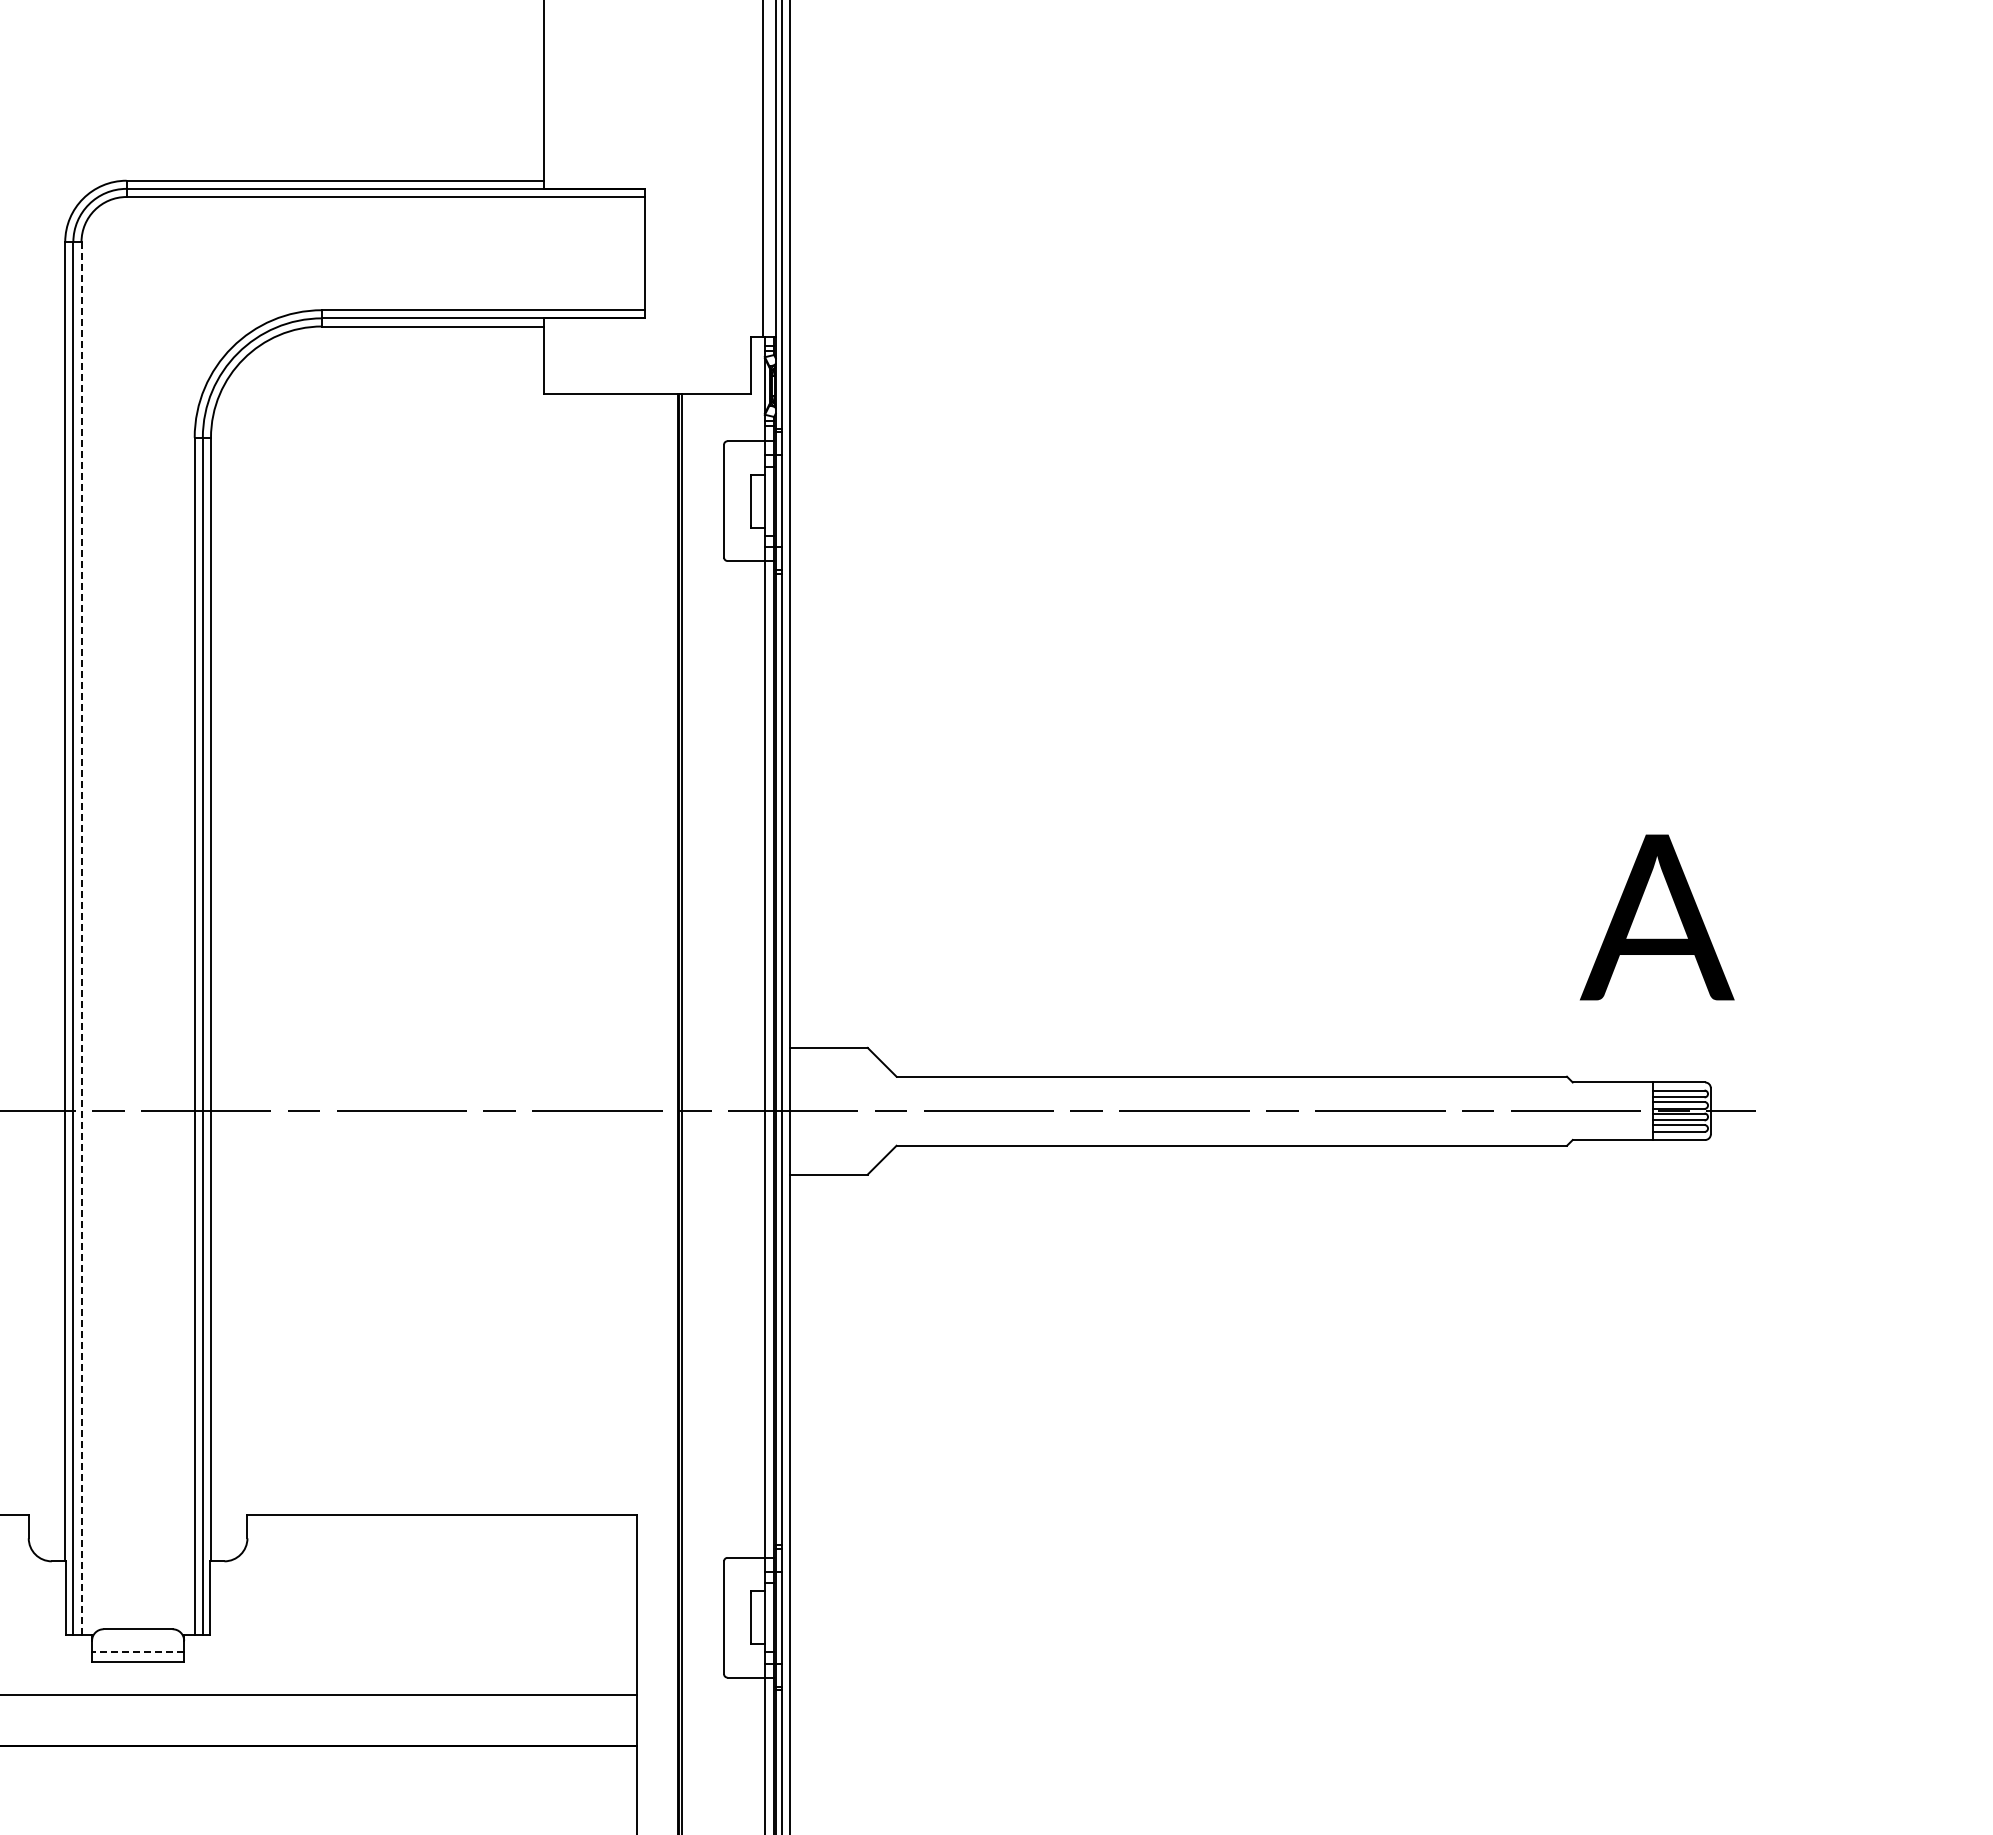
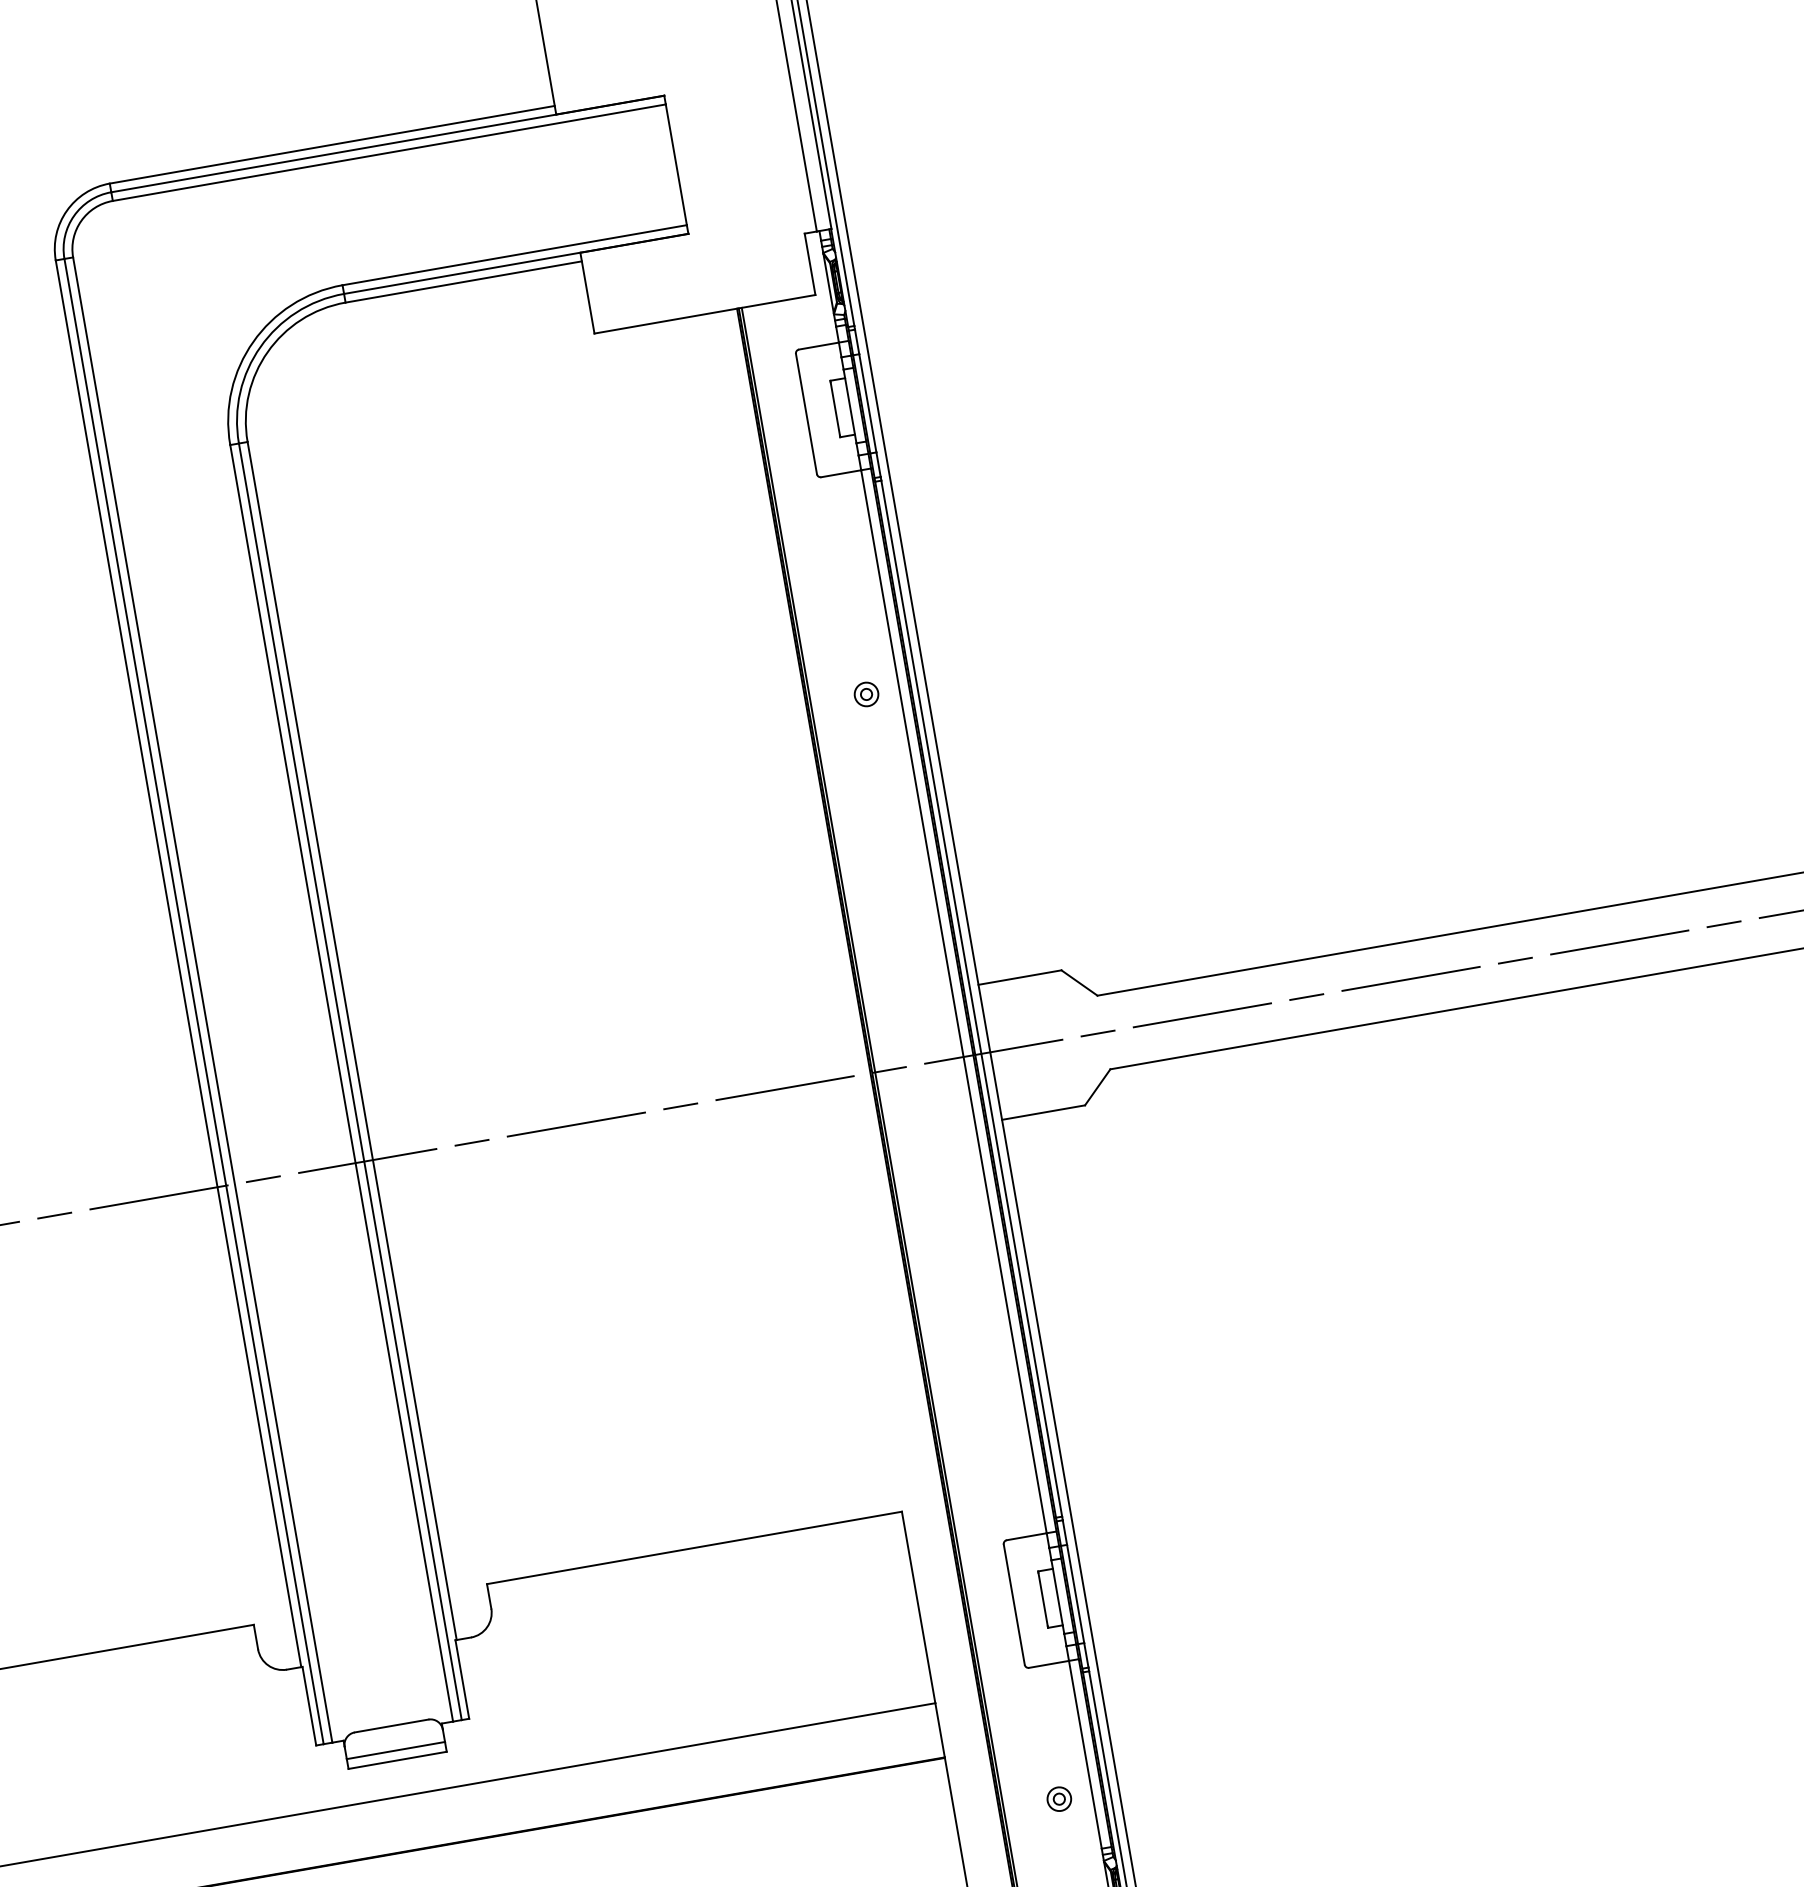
part: (733, 765) -> (865, 694), added
line: (81, 939) -> (202, 1001), dashed -> solid
line: (137, 1652) -> (395, 1750), dashed -> solid
part: (733, 1801) -> (1058, 1798), added

